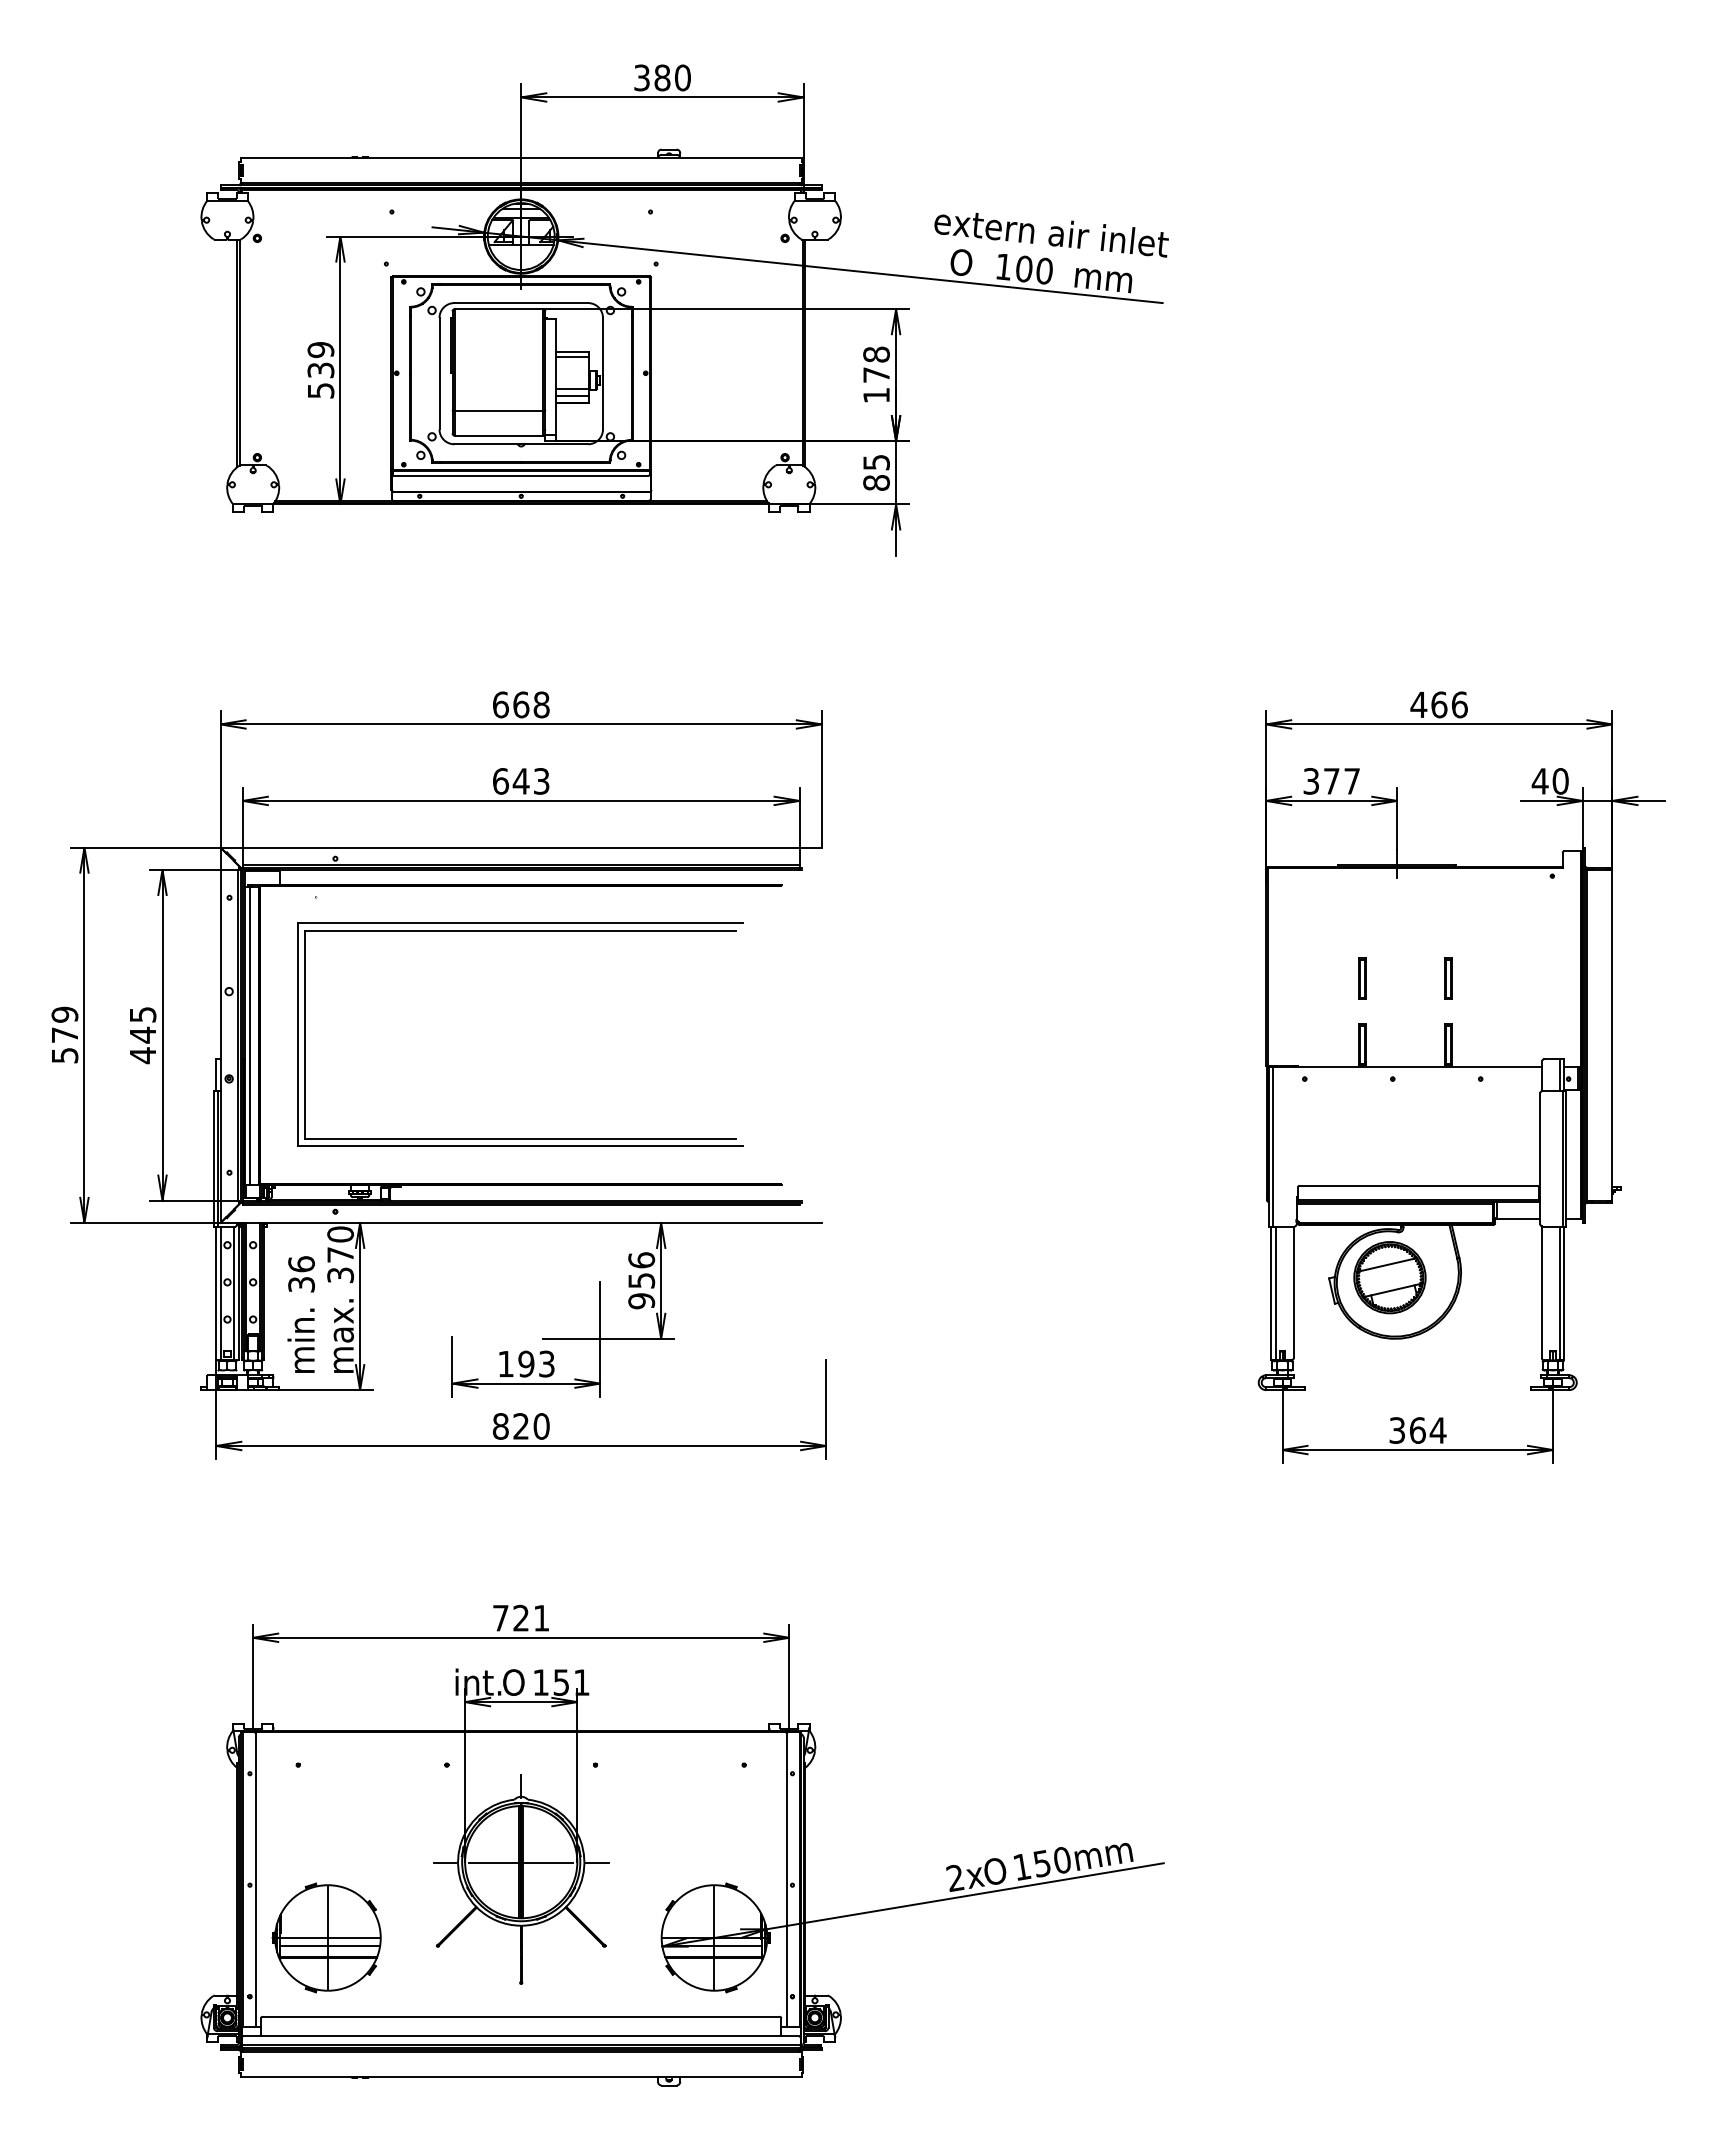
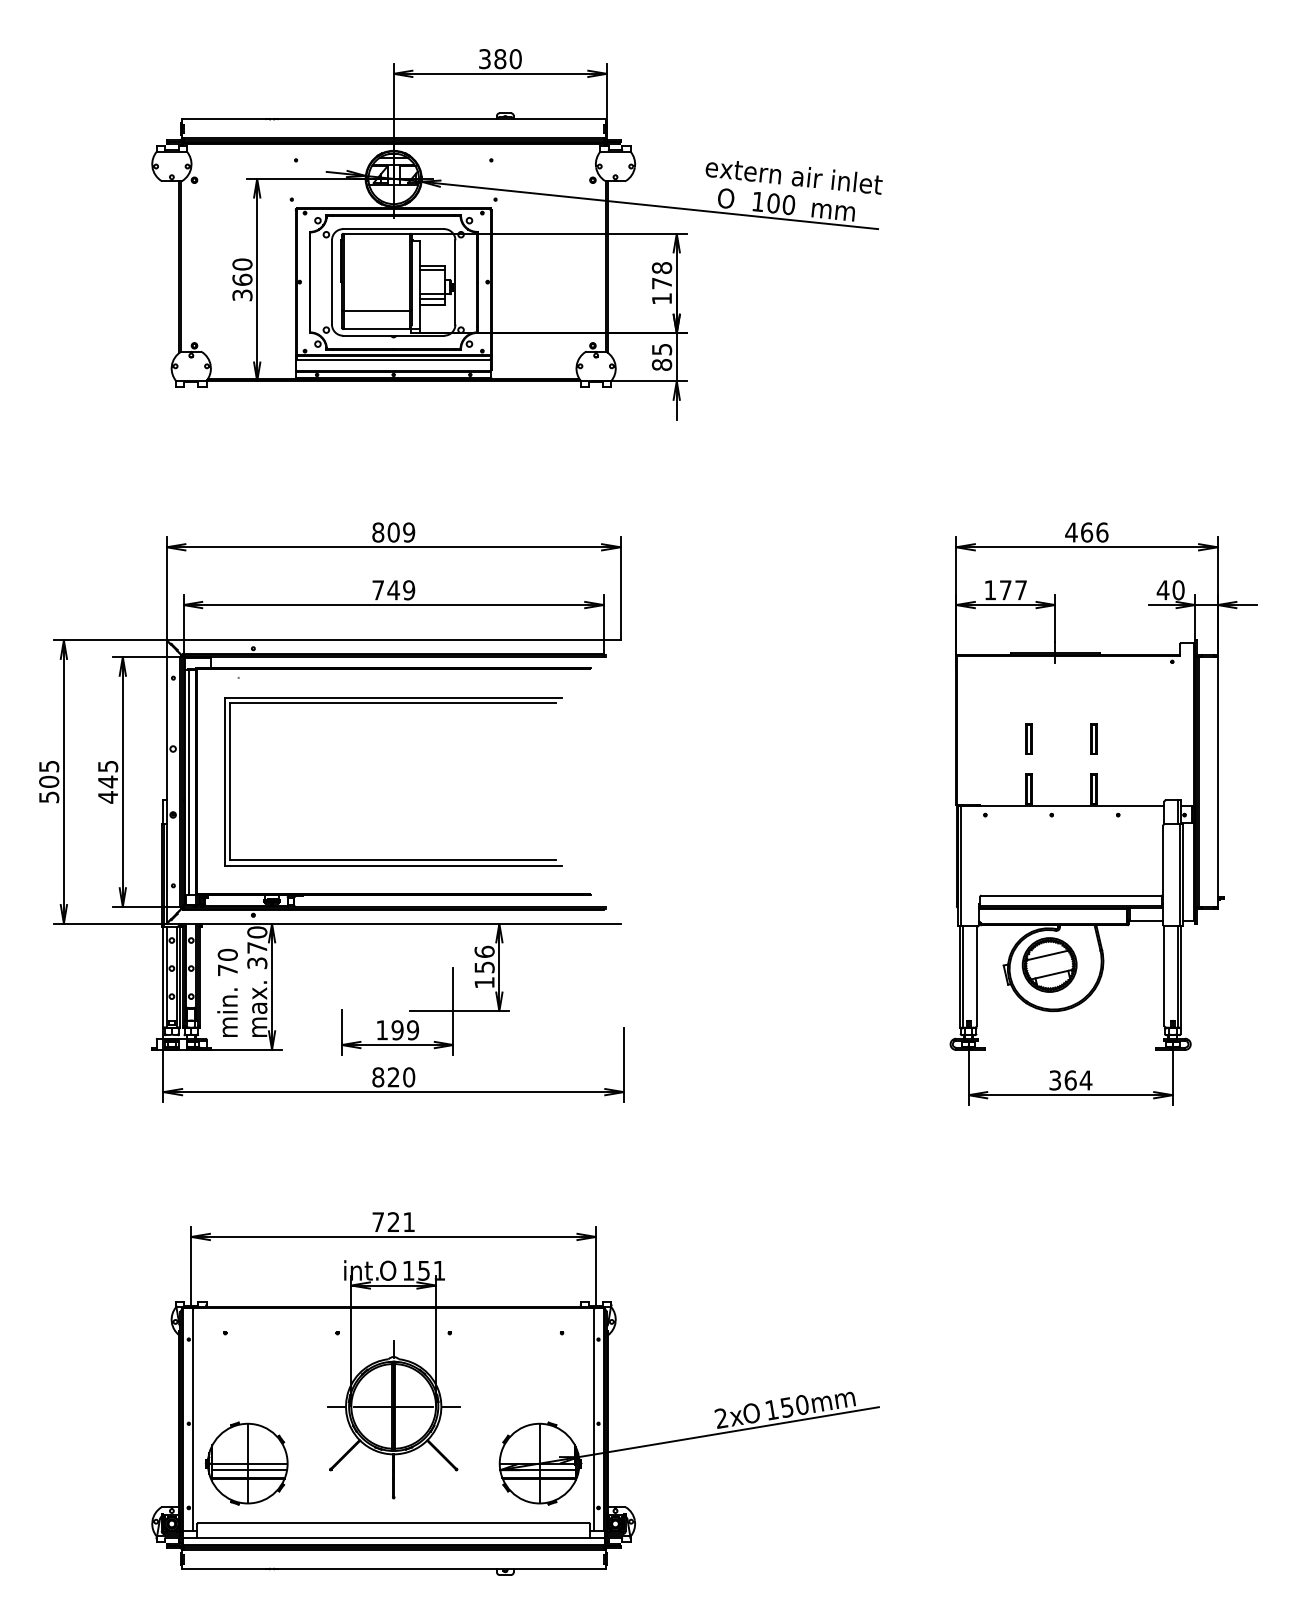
text: (320, 369) -> (242, 279), 539 -> 360
text: (520, 704) -> (393, 532), 668 -> 809
text: (521, 781) -> (393, 590), 643 -> 749
text: (1310, 781) -> (989, 590), 377 -> 177
text: (64, 1024) -> (48, 773), 579 -> 505
text: (301, 1274) -> (227, 962), 36 -> 70
text: (641, 1301) -> (484, 983), 956 -> 156
text: (546, 1363) -> (412, 1029), 193 -> 199

